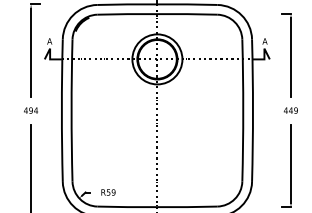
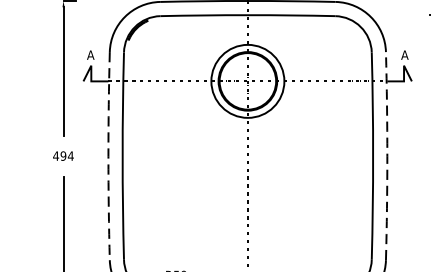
arc: (61, 110) -> (107, 155), solid -> dashed
arc: (253, 110) -> (388, 155), solid -> dashed

